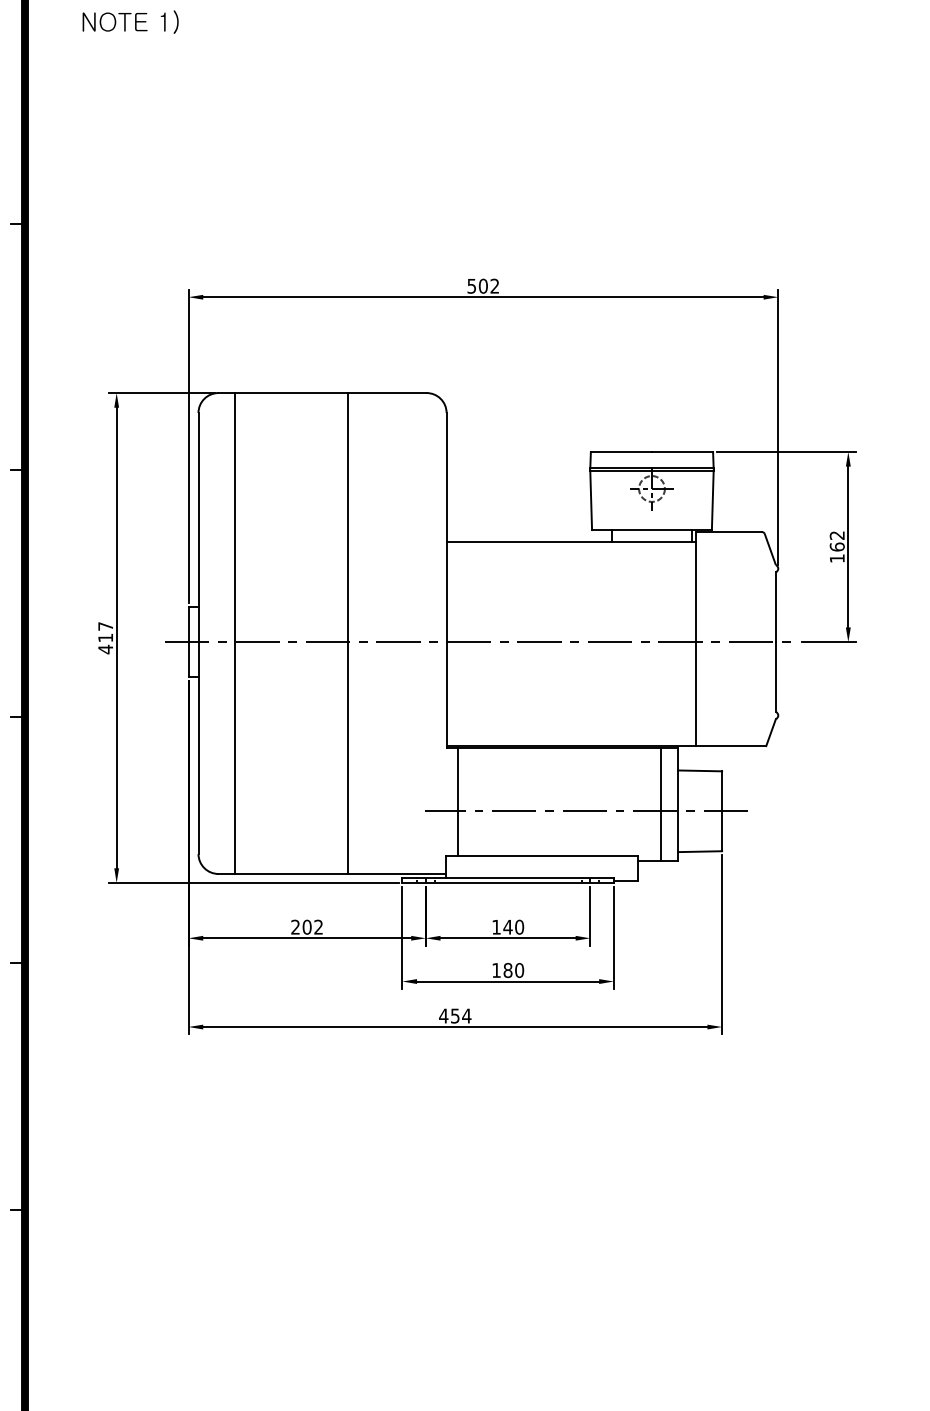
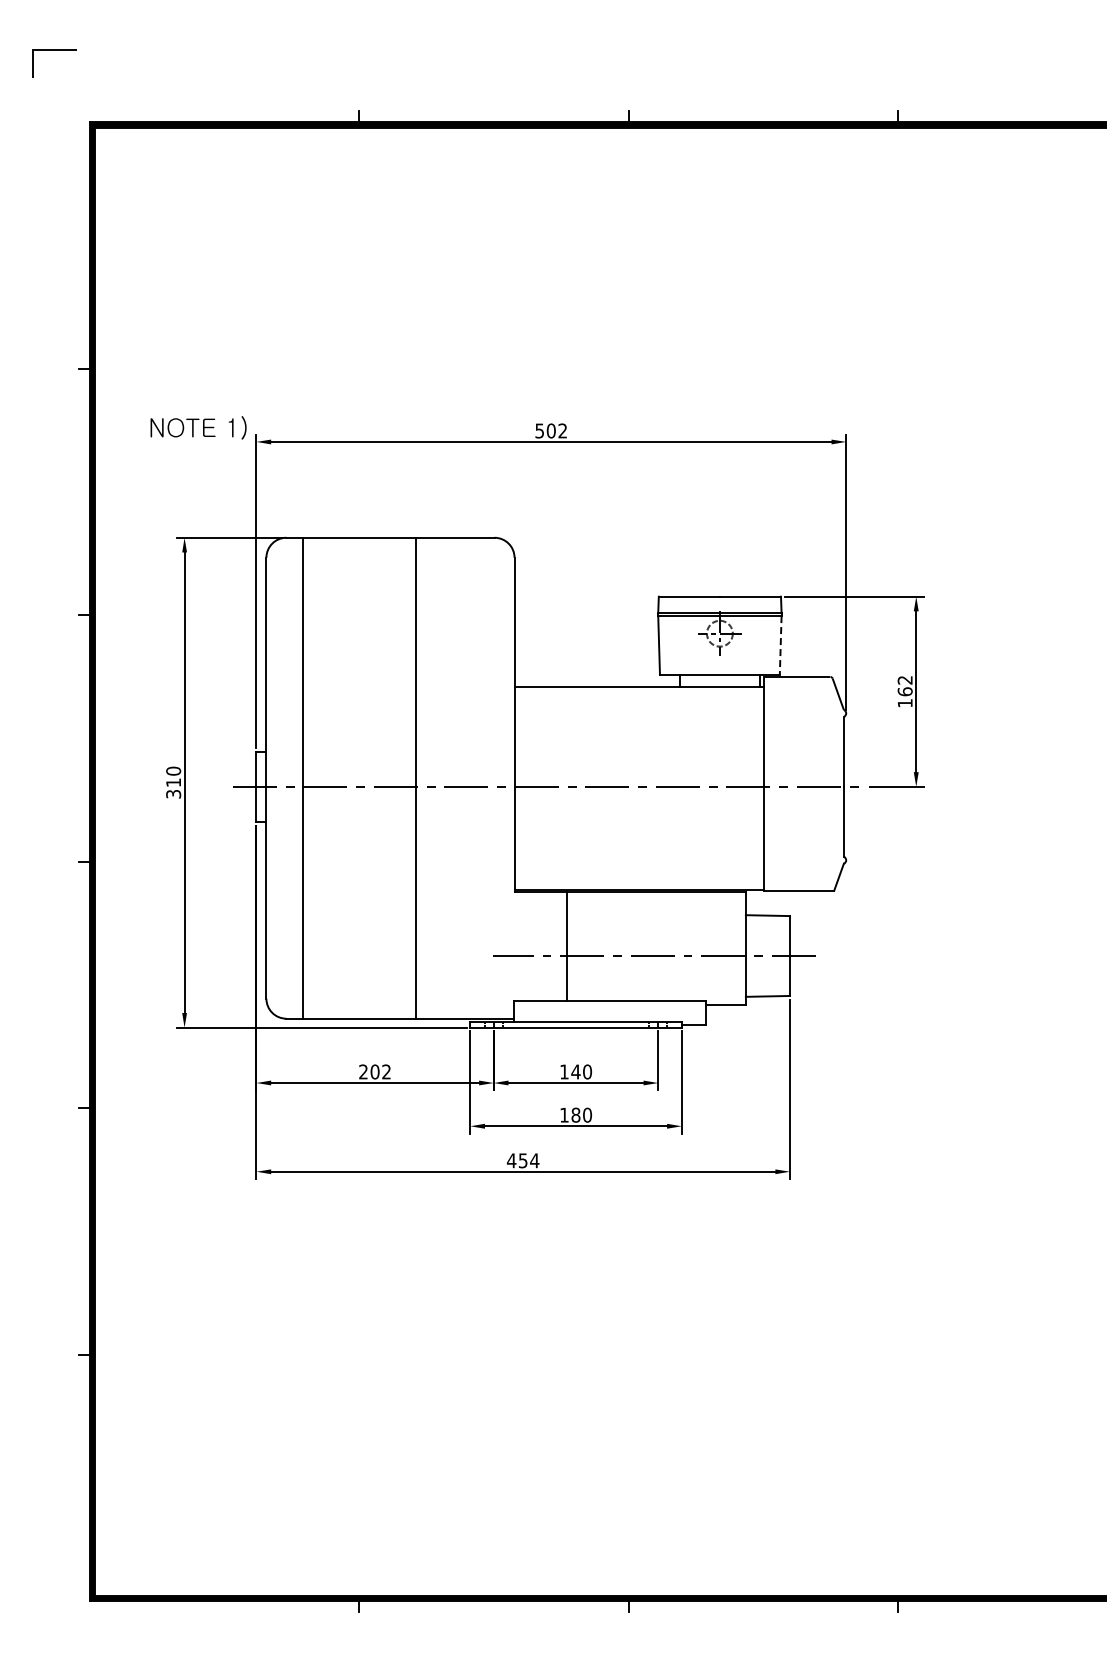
text: (130, 21) -> (198, 427), moved
line: (712, 500) -> (780, 645), solid -> dashed
text: (105, 637) -> (173, 782), 417 -> 310
line: (458, 801) -> (567, 946), moved
line: (660, 803) -> (728, 948), removed

